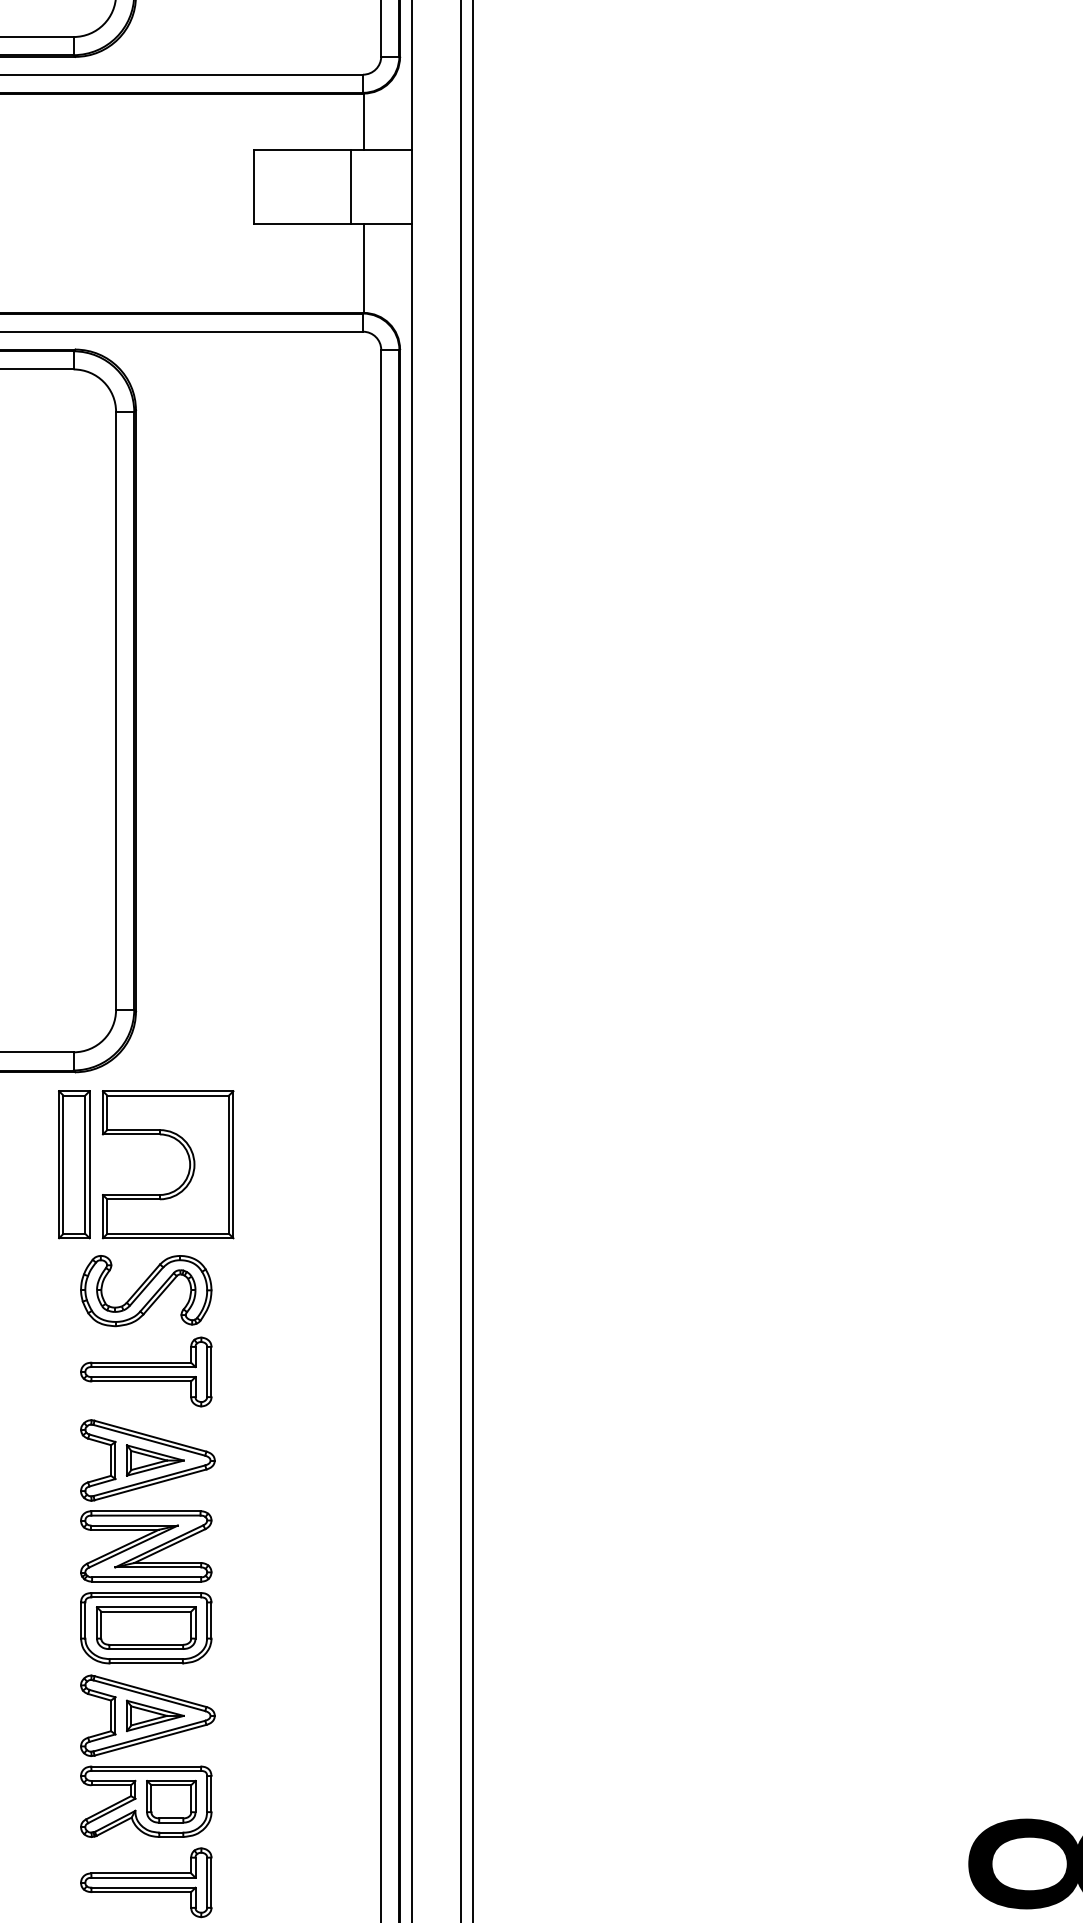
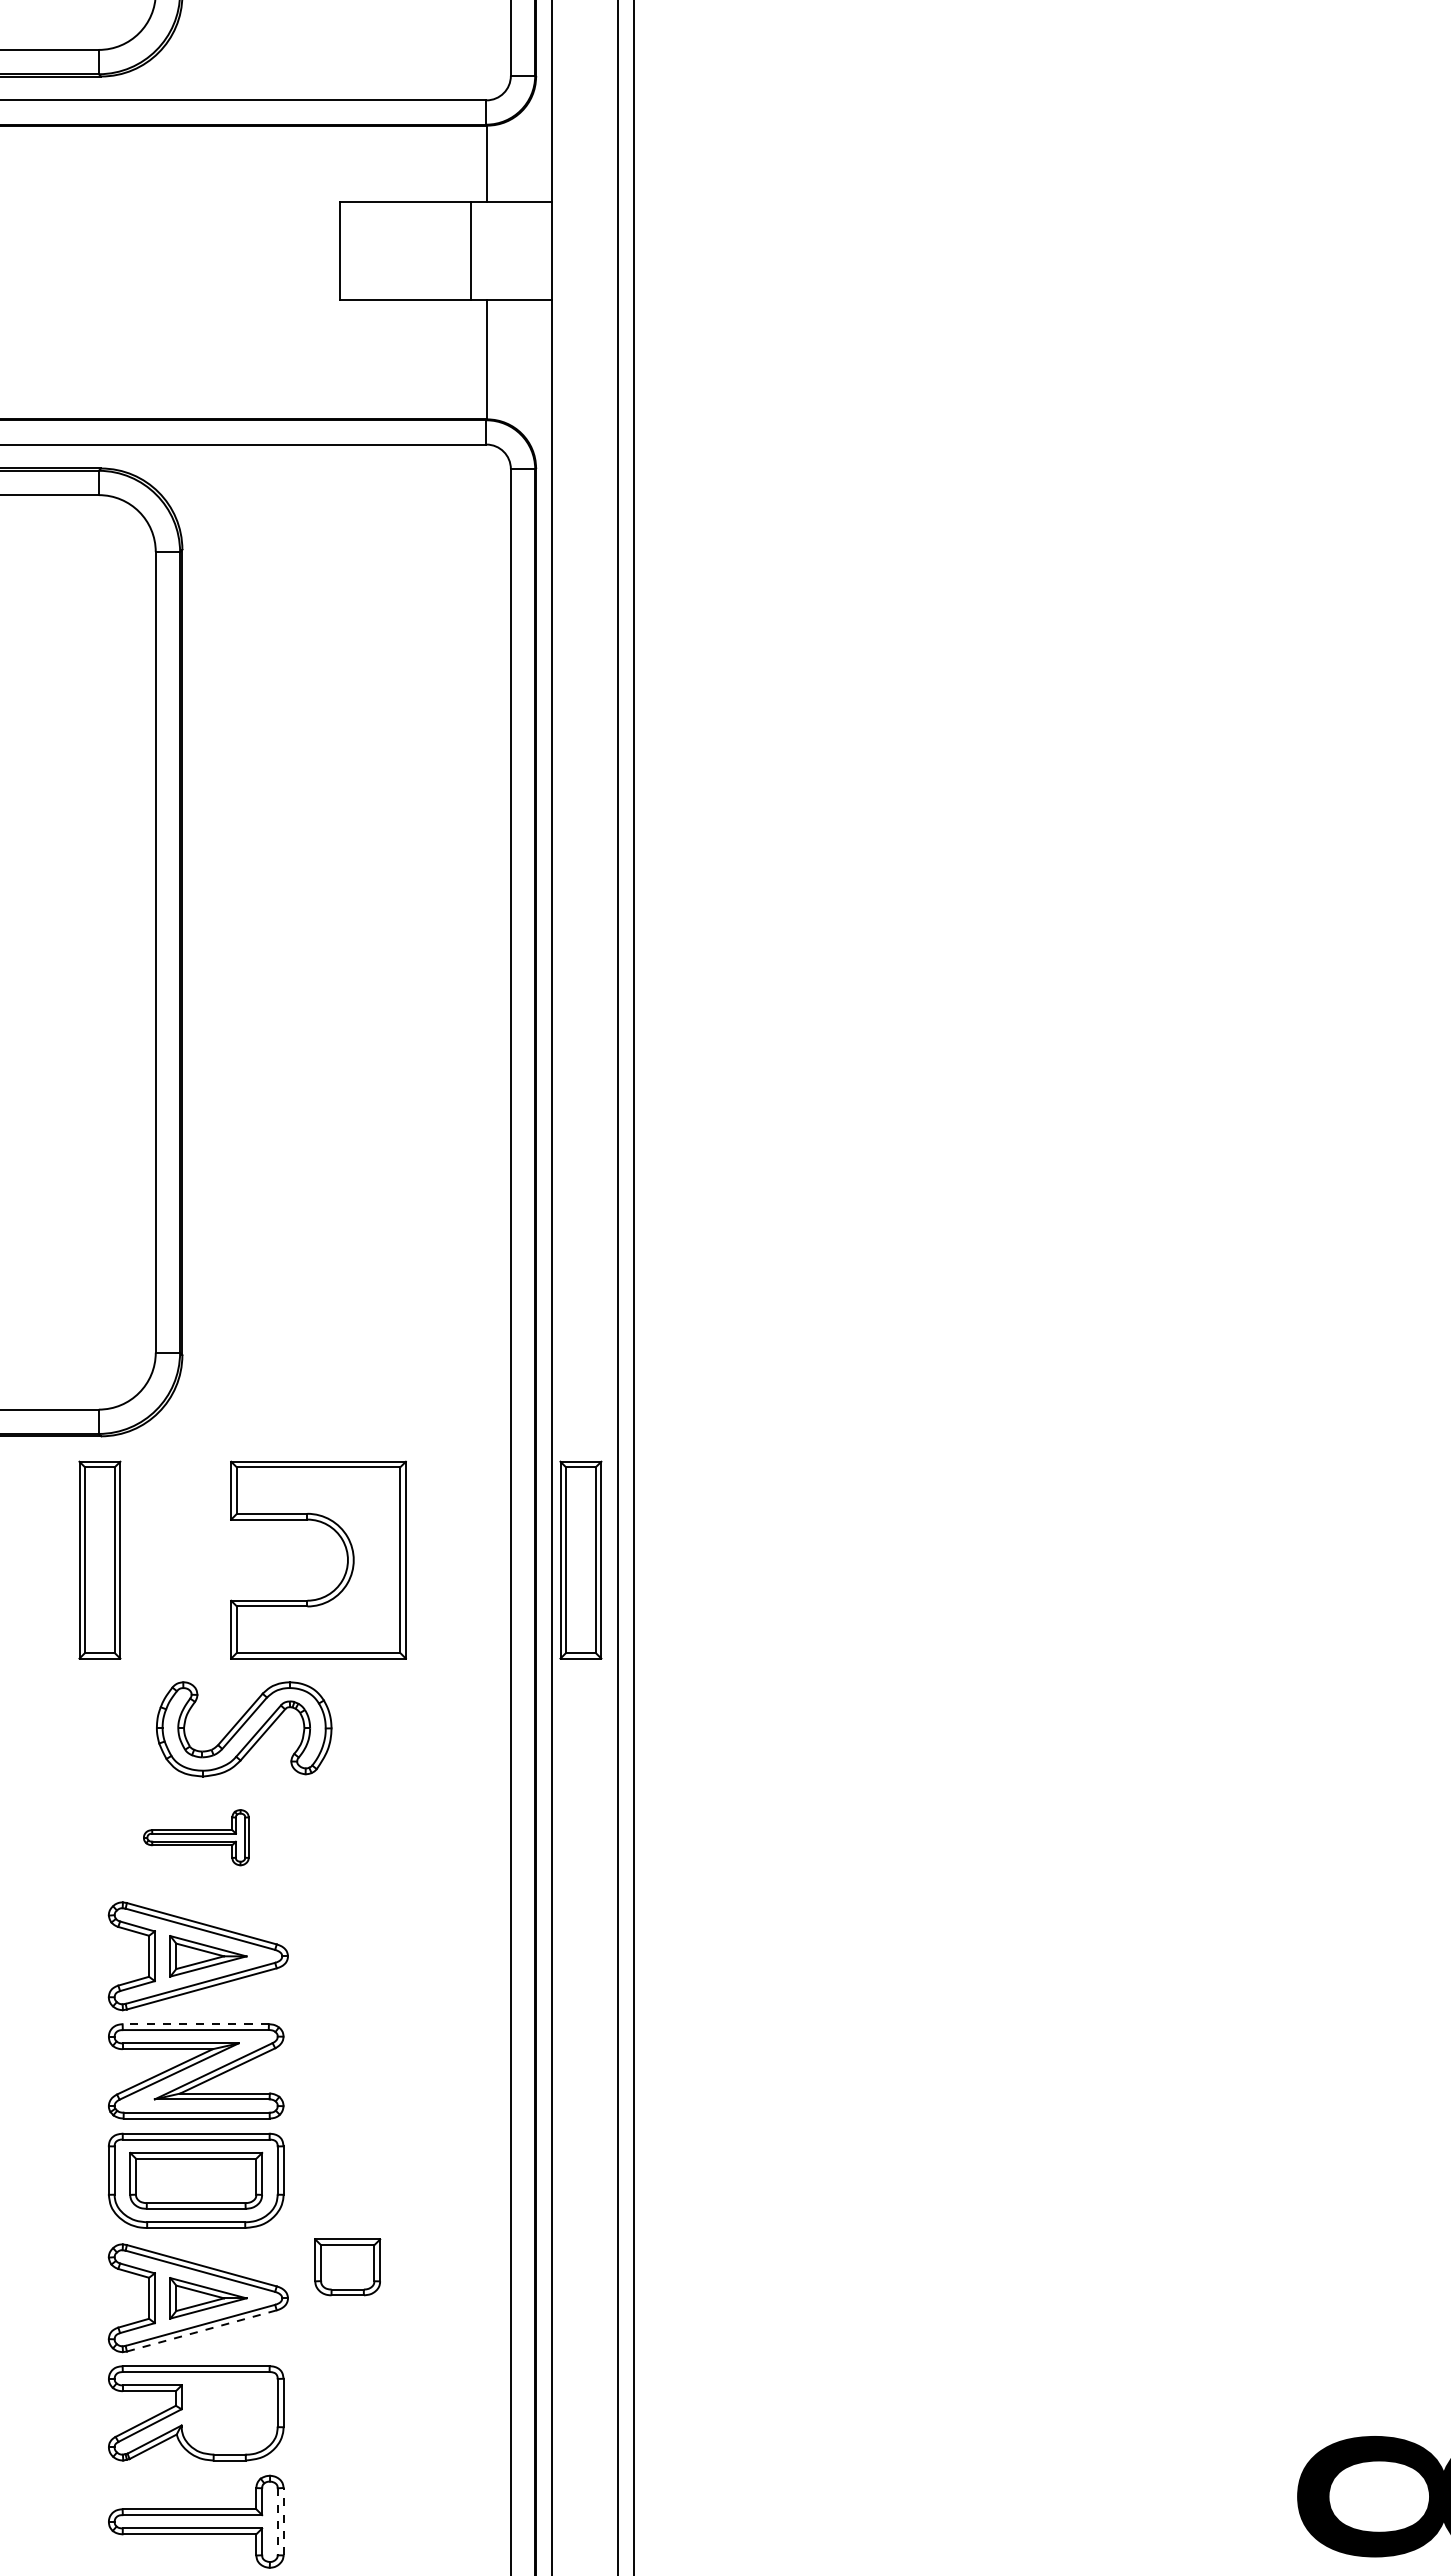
part: (189, 1161) -> (346, 1556), moved
part: (433, 1164) -> (580, 1559), added
part: (146, 1291) -> (244, 1729), moved
part: (146, 1371) -> (196, 1837), size x0.6
line: (145, 1511) -> (195, 2024), solid -> dashed
line: (150, 1739) -> (201, 2330), solid -> dashed
part: (171, 1801) -> (347, 2267), moved
line: (206, 1882) -> (277, 2521), solid -> dashed
line: (211, 1882) -> (283, 2521), solid -> dashed

